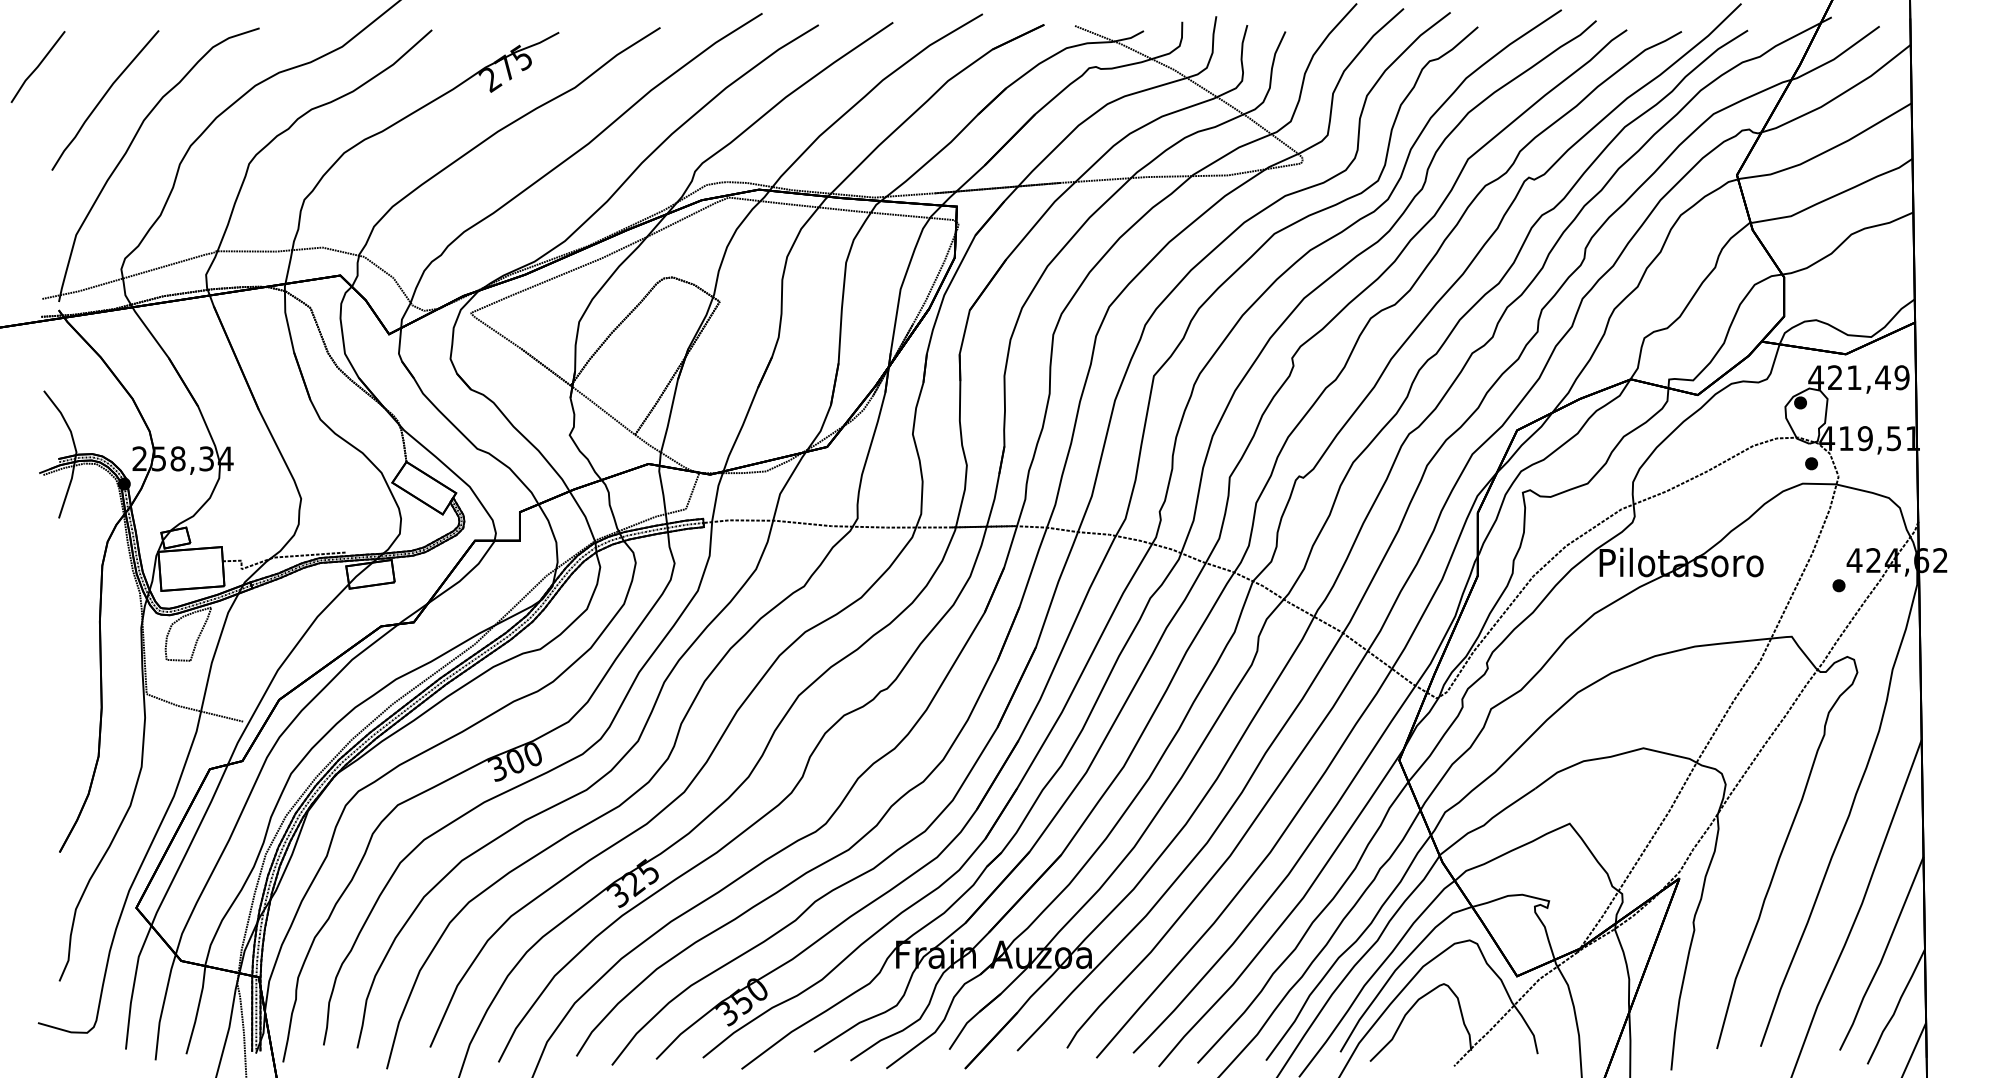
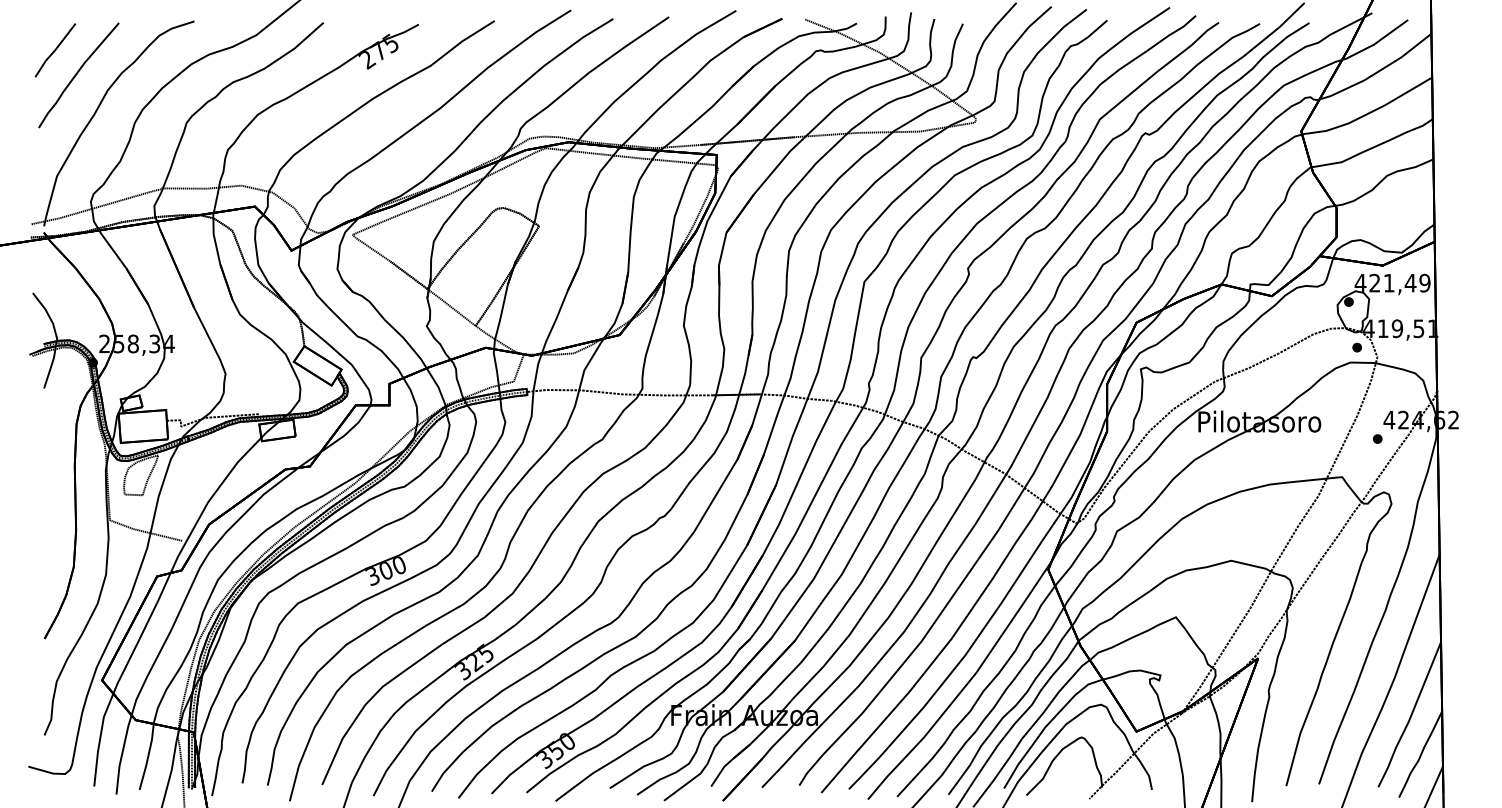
part: (37, 66) -> (54, 50), moved

